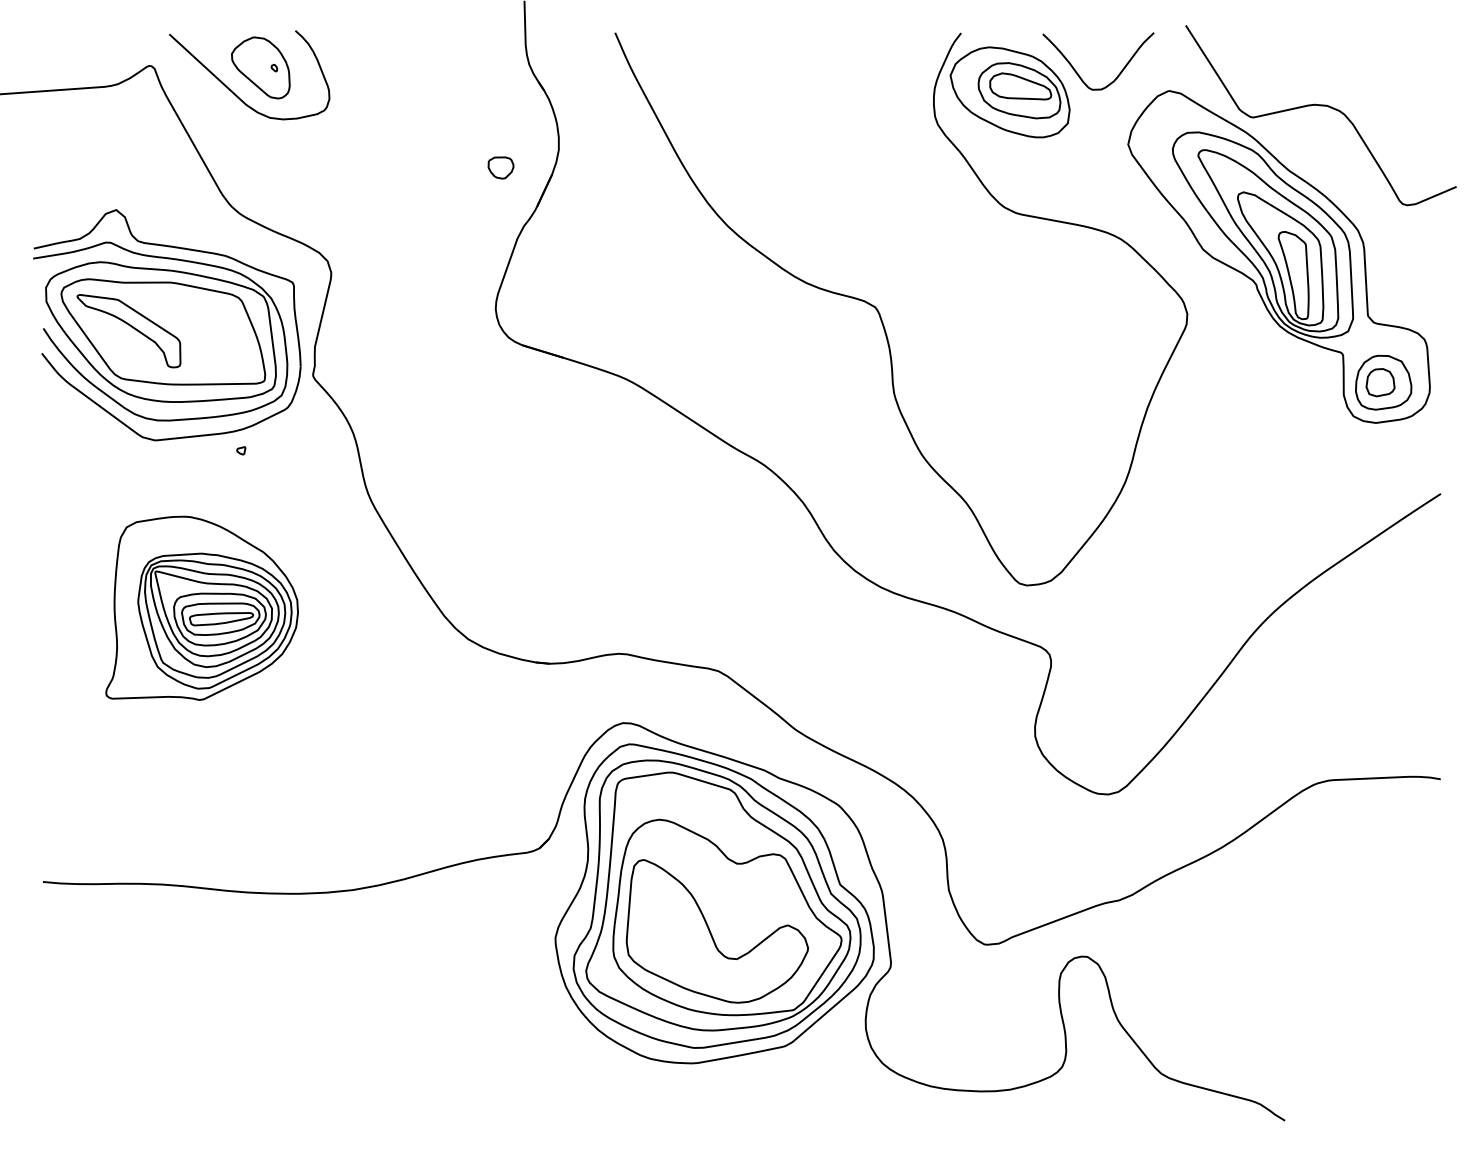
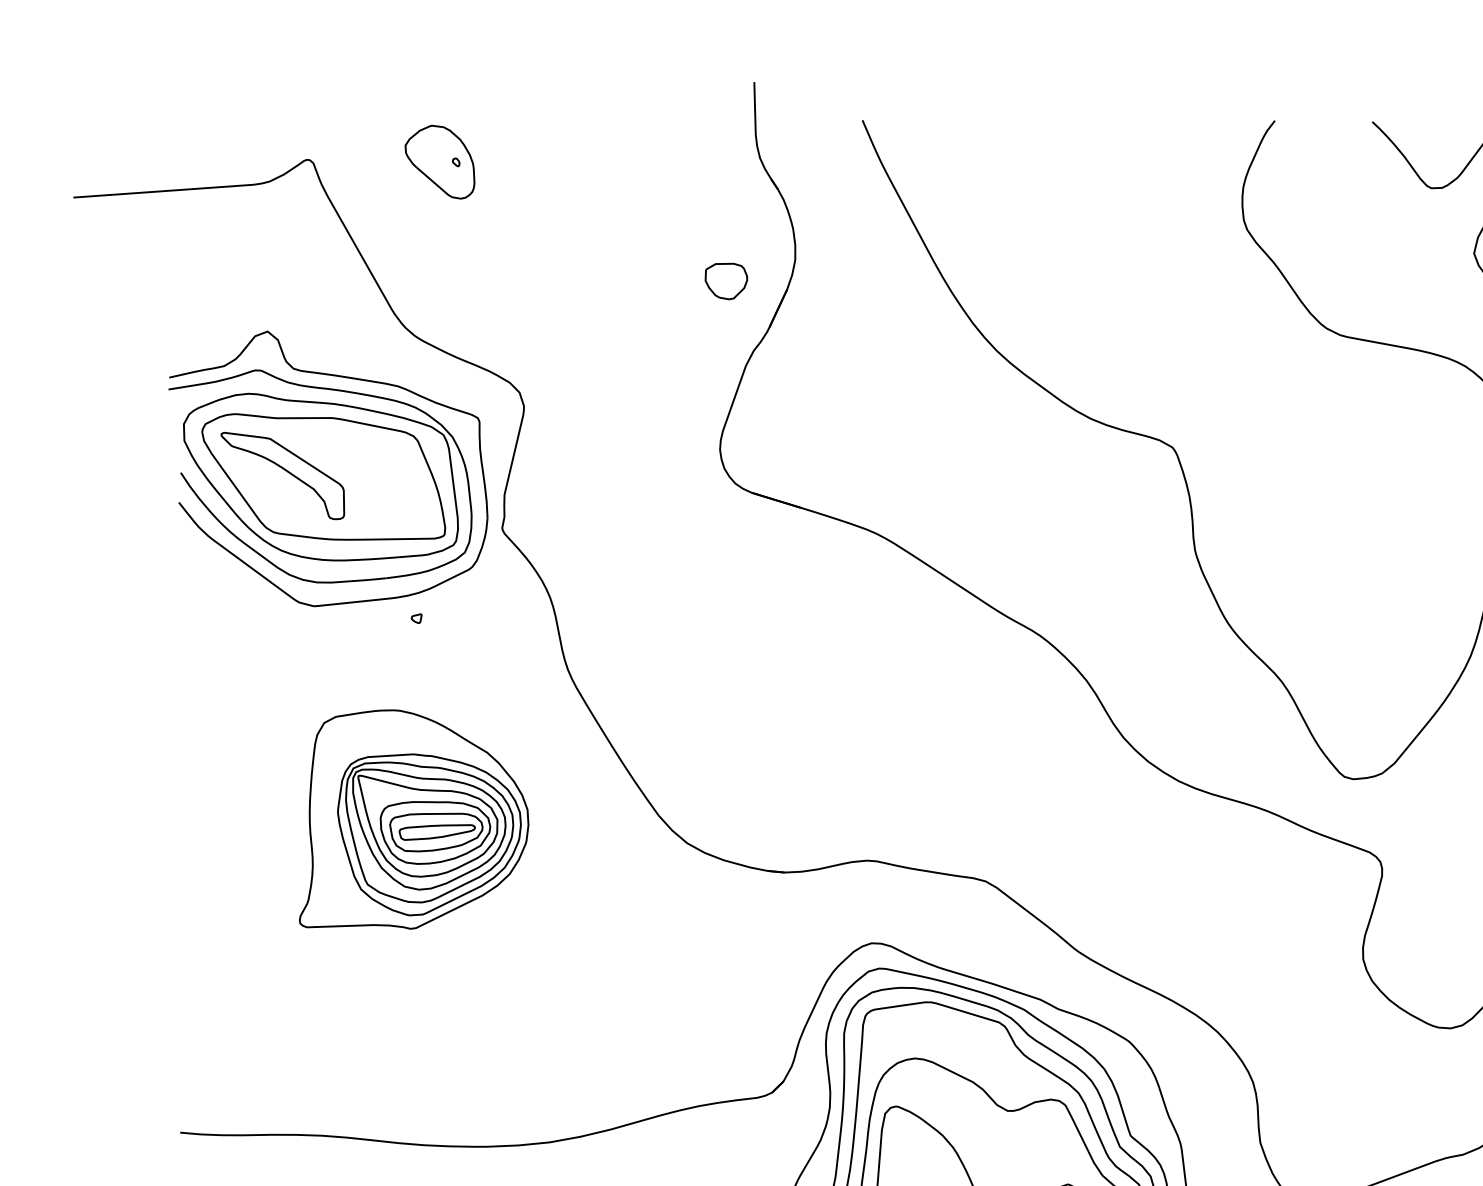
curve: (233, 91) -> (407, 190), removed
part: (1009, 92) -> (1332, 191), removed
part: (500, 167) -> (725, 280), size x1.4
part: (201, 607) -> (413, 818), moved

